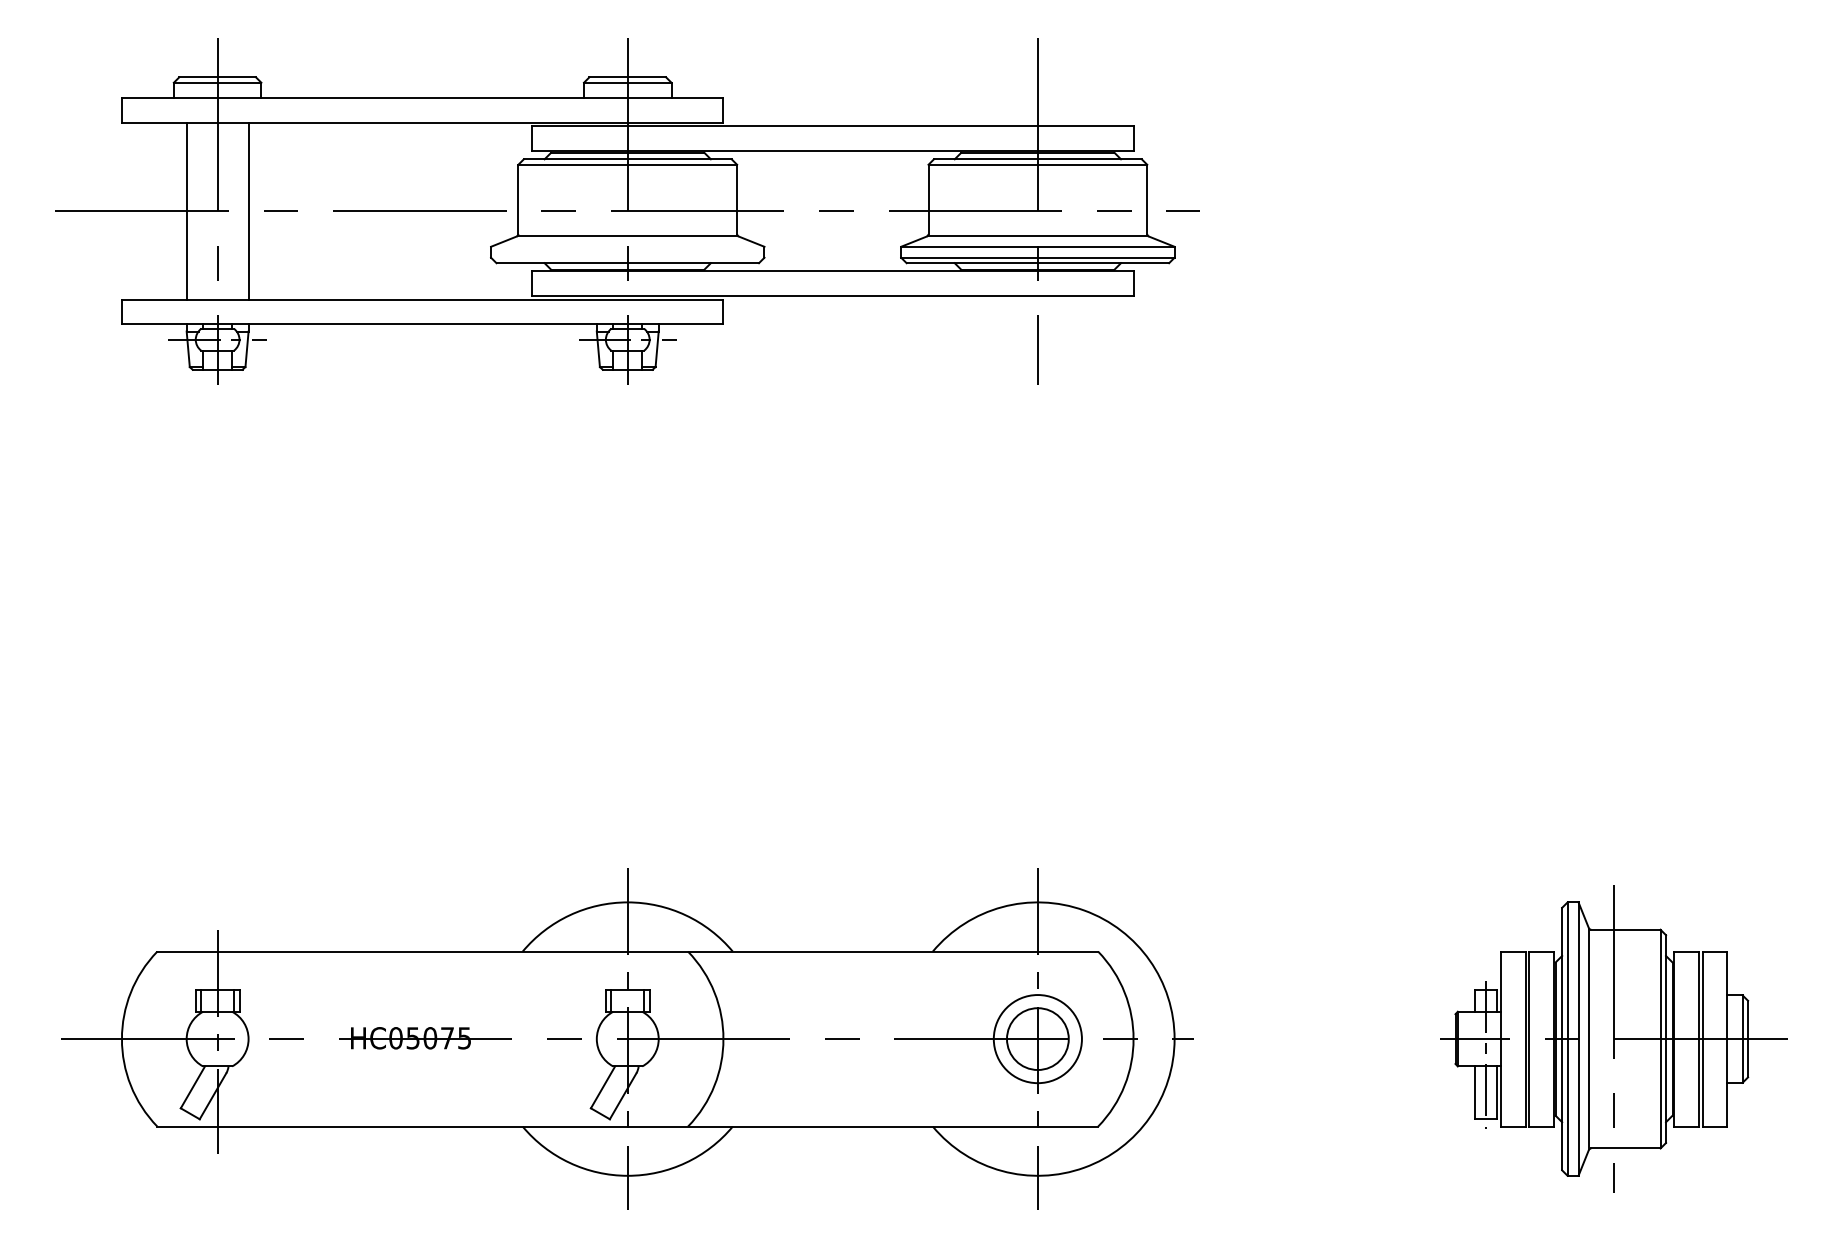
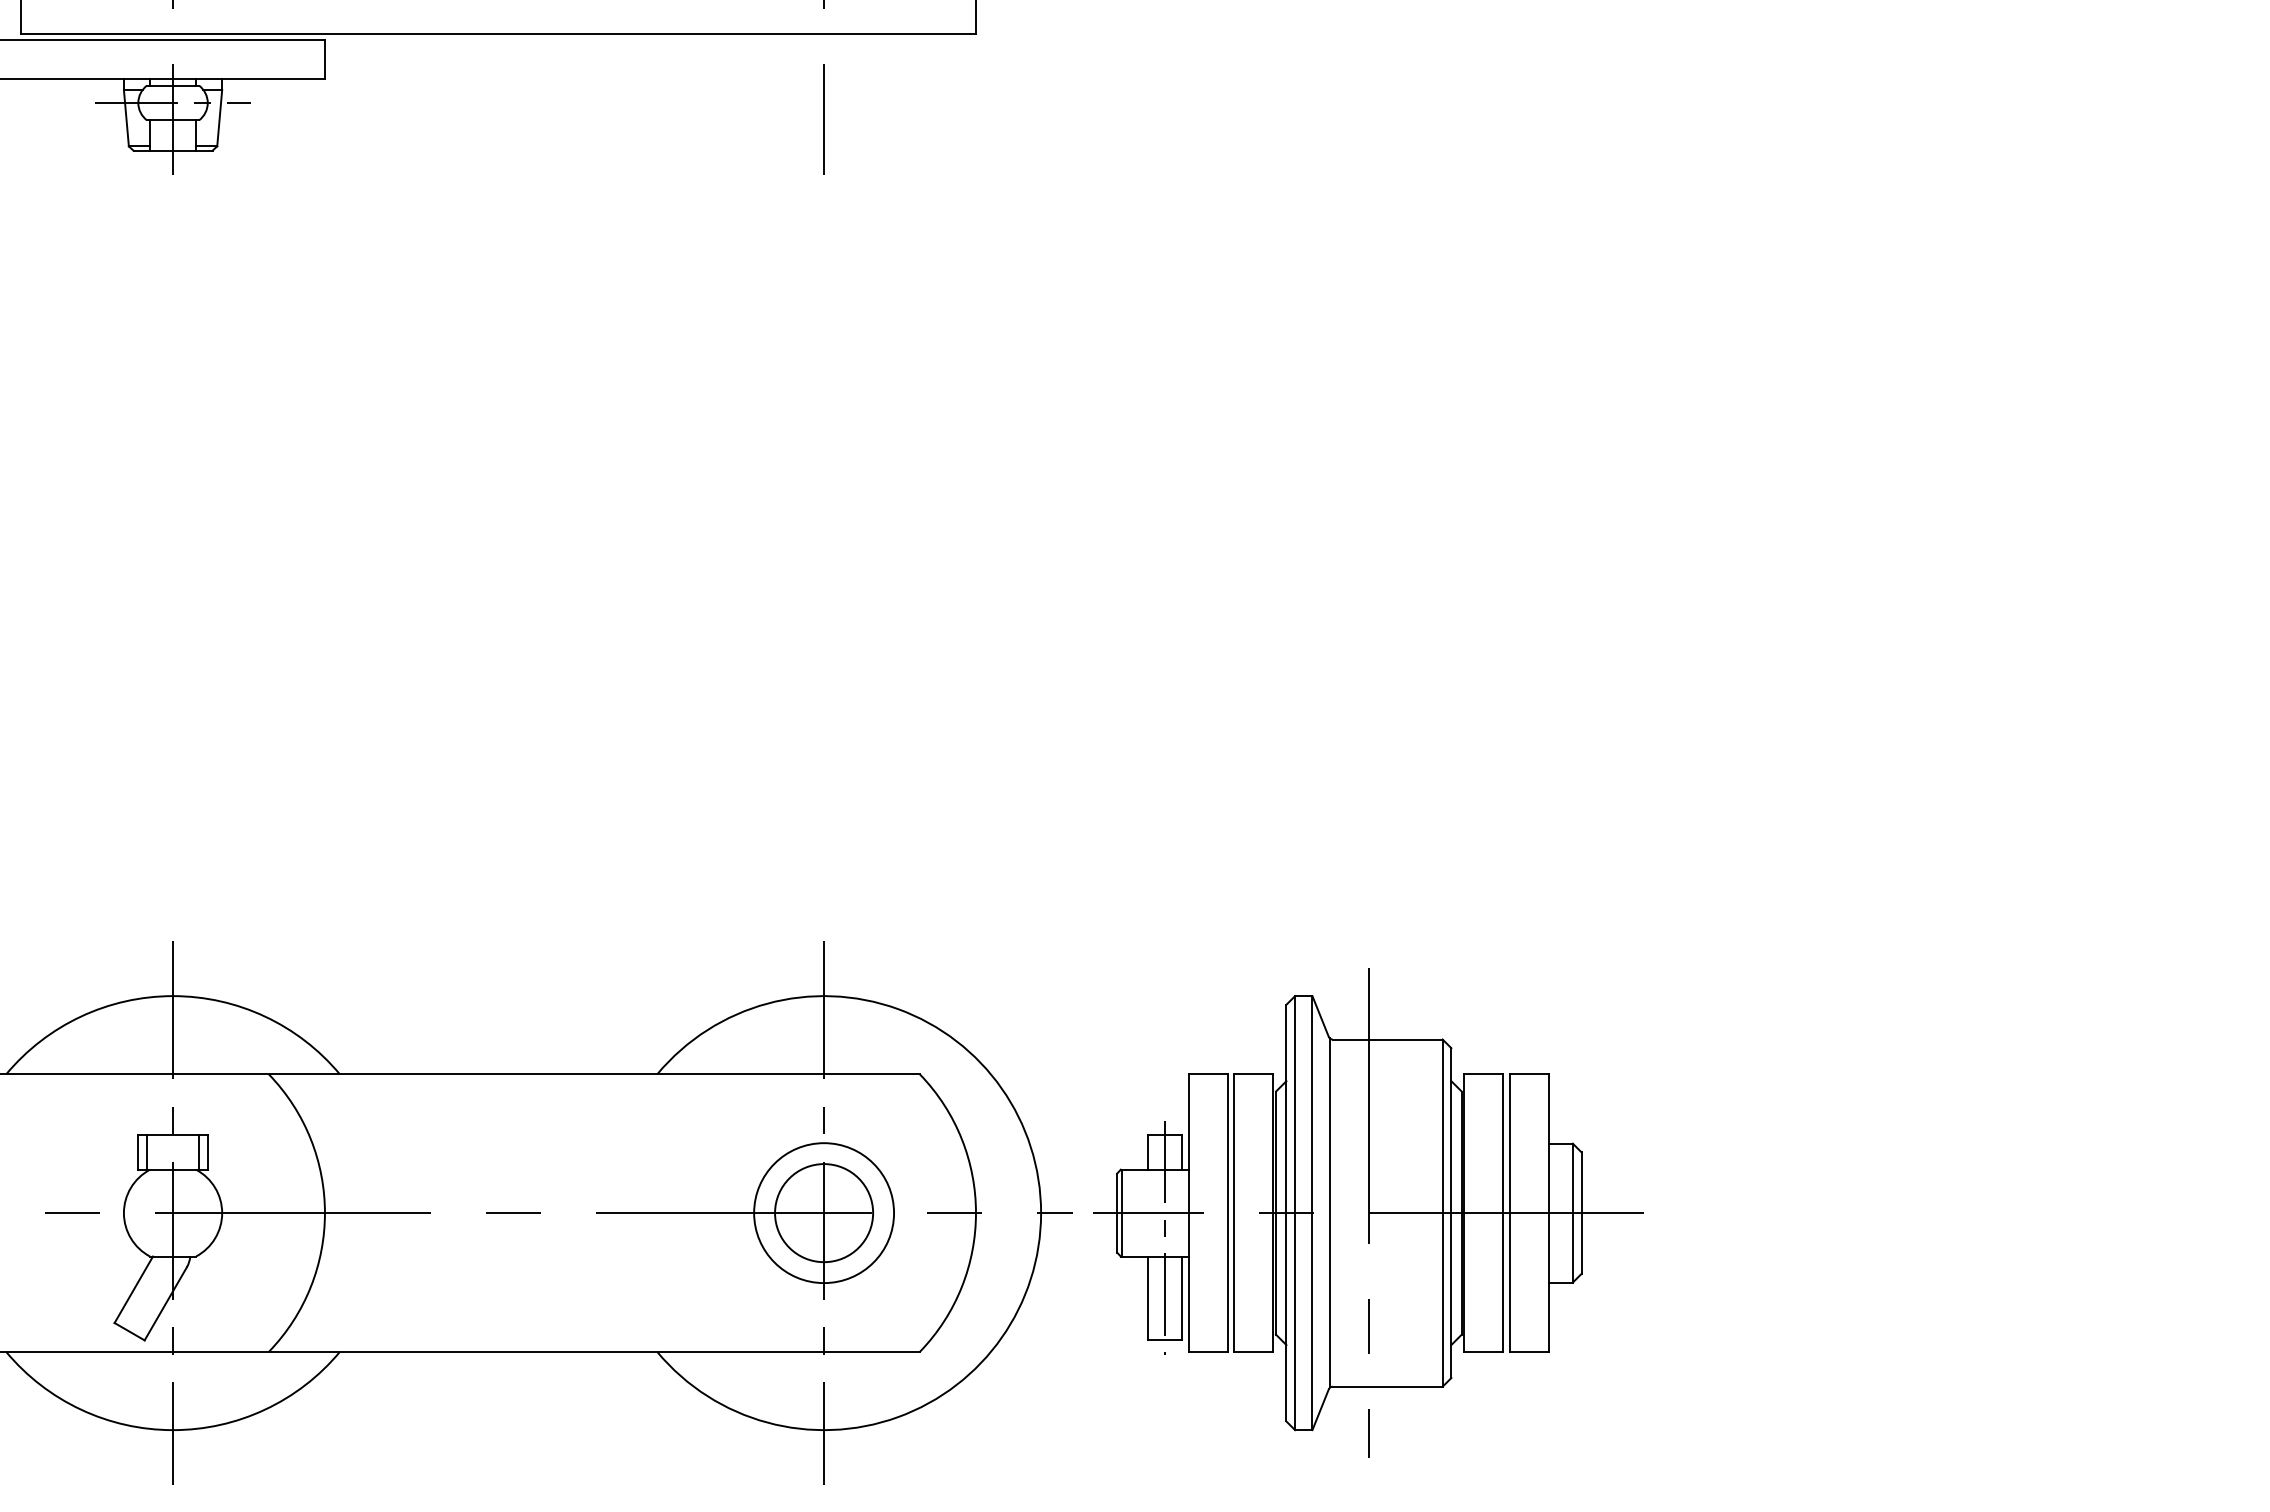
part: (1613, 1038) -> (1367, 1212), moved

